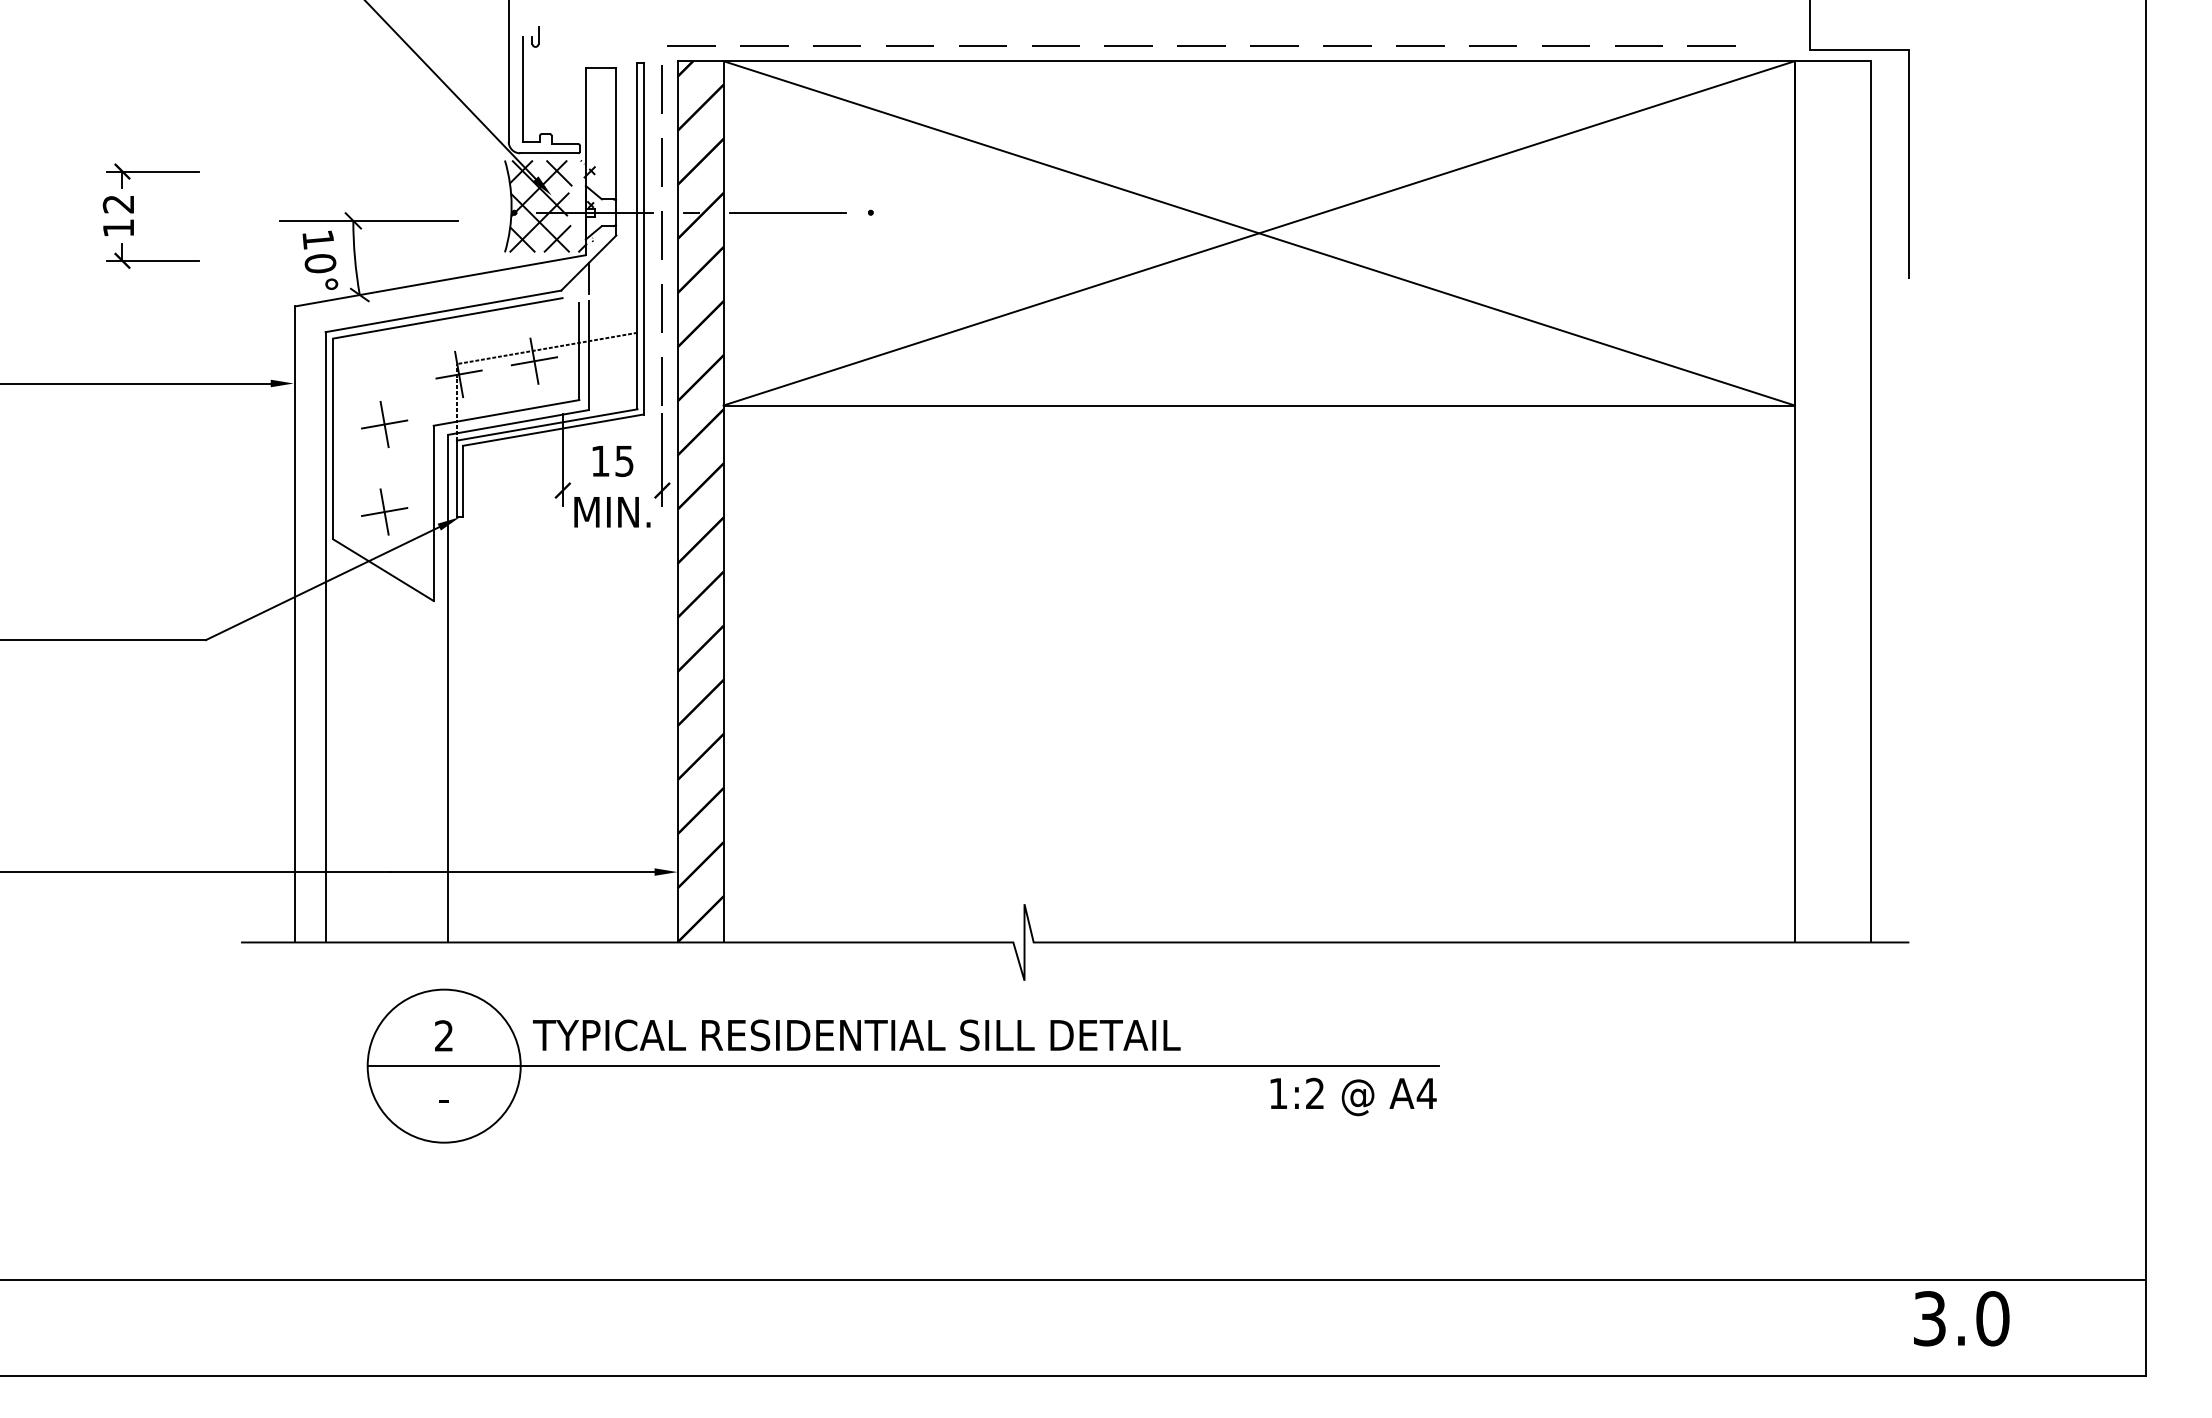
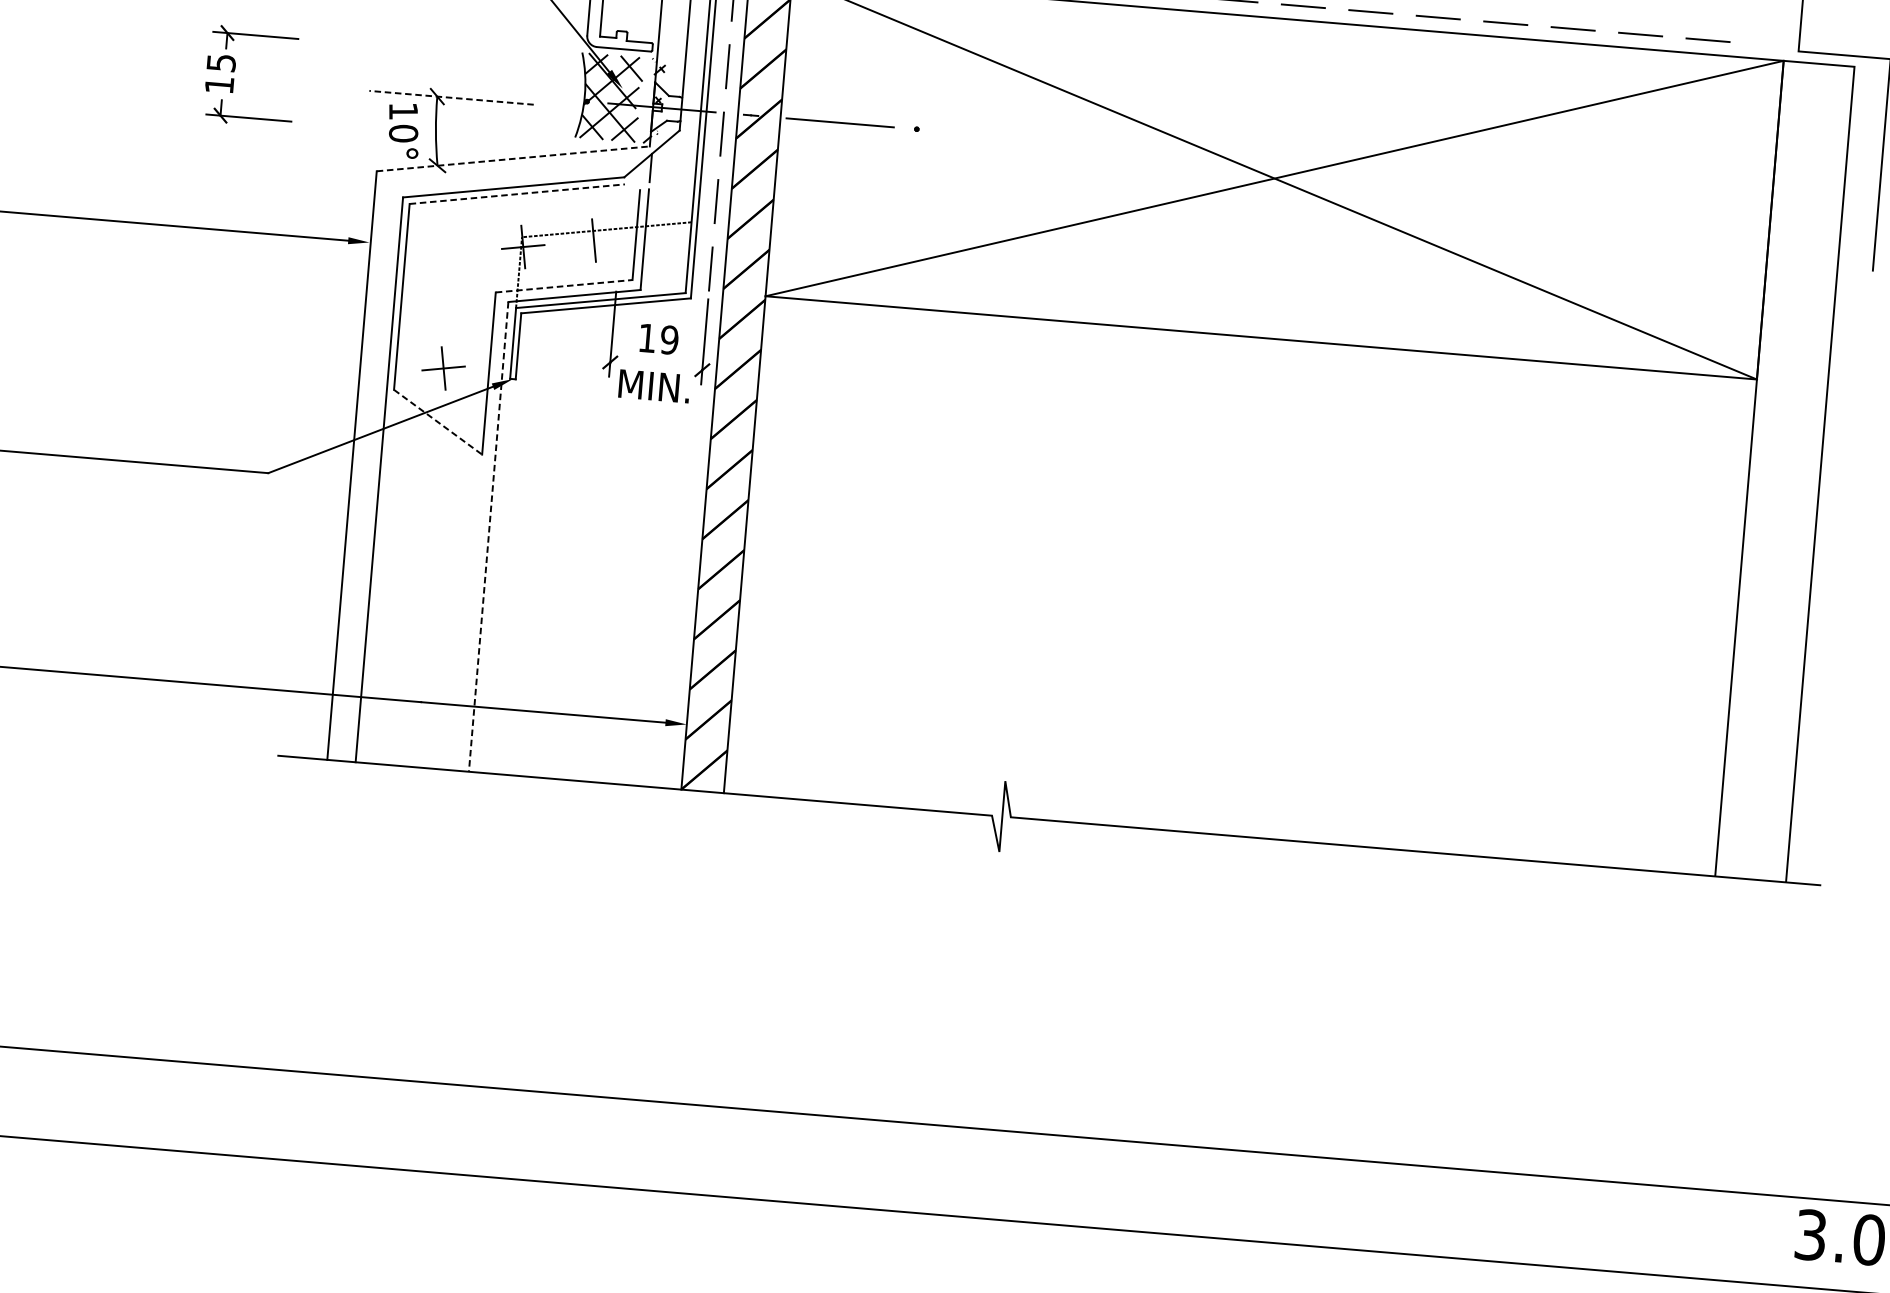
text: (118, 204) -> (221, 63), 12 -> 15
line: (368, 220) -> (451, 97), solid -> dashed
line: (440, 280) -> (513, 158), solid -> dashed
line: (448, 318) -> (517, 194), solid -> dashed
line: (534, 361) -> (594, 240), removed
line: (506, 412) -> (564, 285), solid -> dashed
part: (384, 424) -> (450, 287), removed
text: (624, 460) -> (669, 339), 15 -> 19
line: (383, 570) -> (438, 422), solid -> dashed
line: (448, 688) -> (489, 536), solid -> dashed
part: (902, 1065) -> (879, 920), removed

